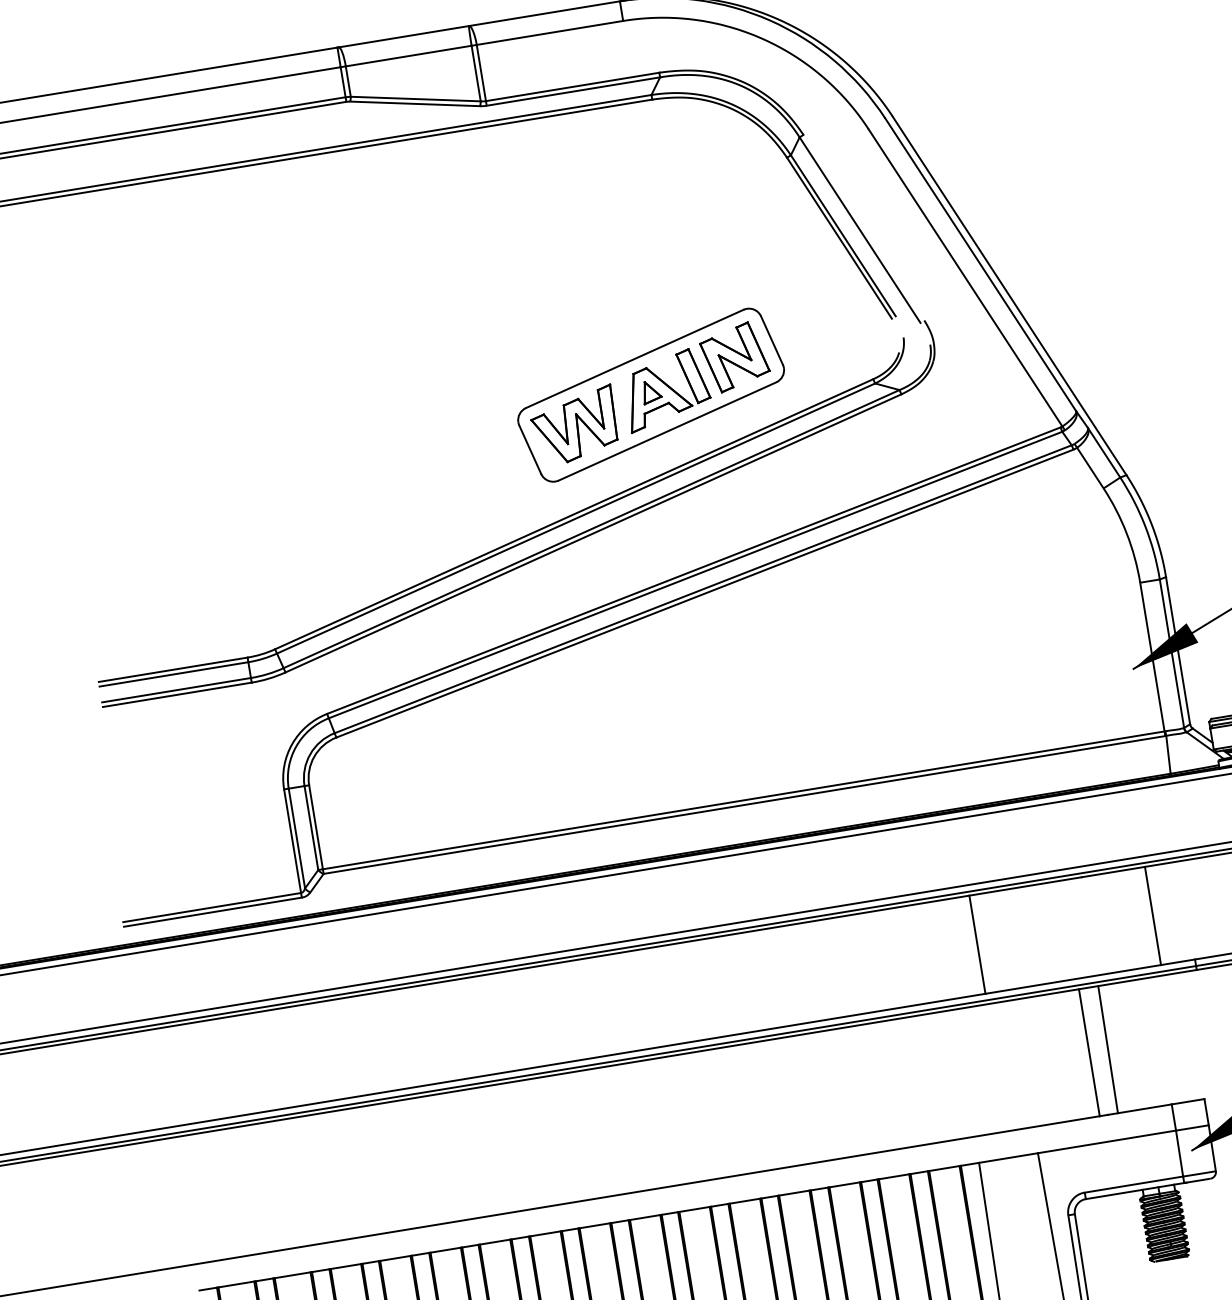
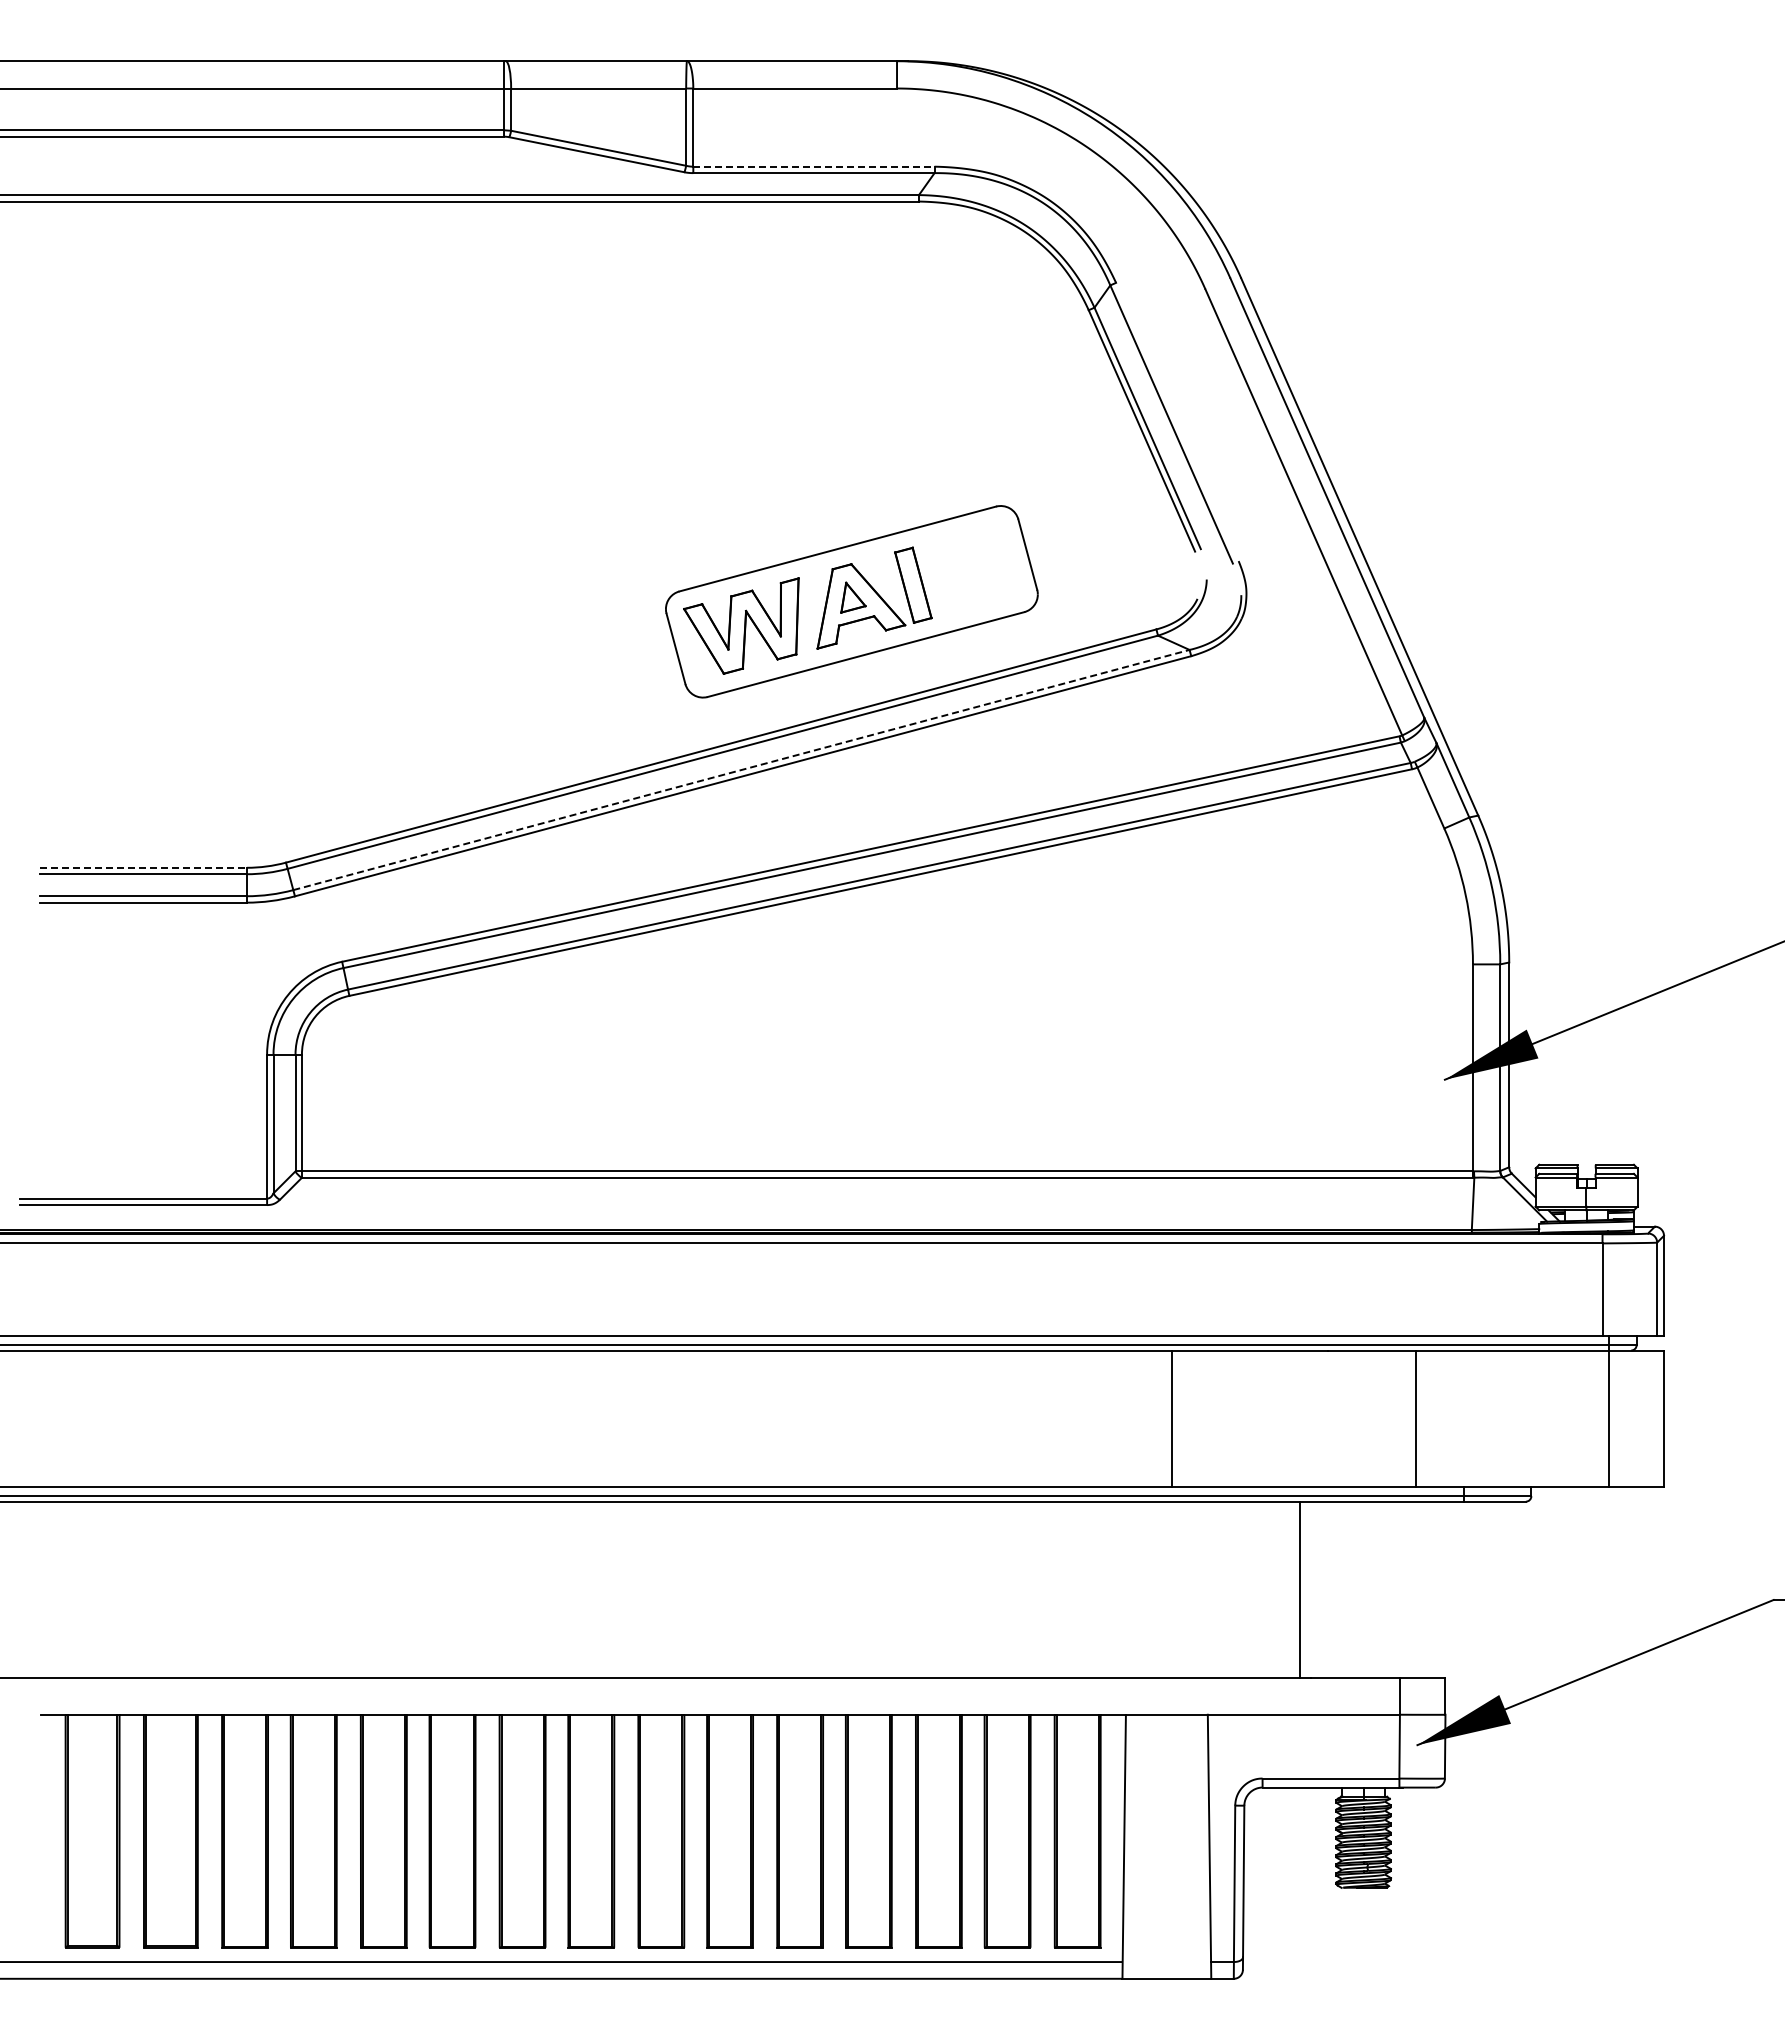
line: (572, 86) -> (813, 166), solid -> dashed
part: (734, 356) -> (973, 568), removed
line: (591, 529) -> (741, 770), solid -> dashed
line: (173, 669) -> (143, 867), solid -> dashed
line: (1107, 1049) -> (1325, 1589), removed

